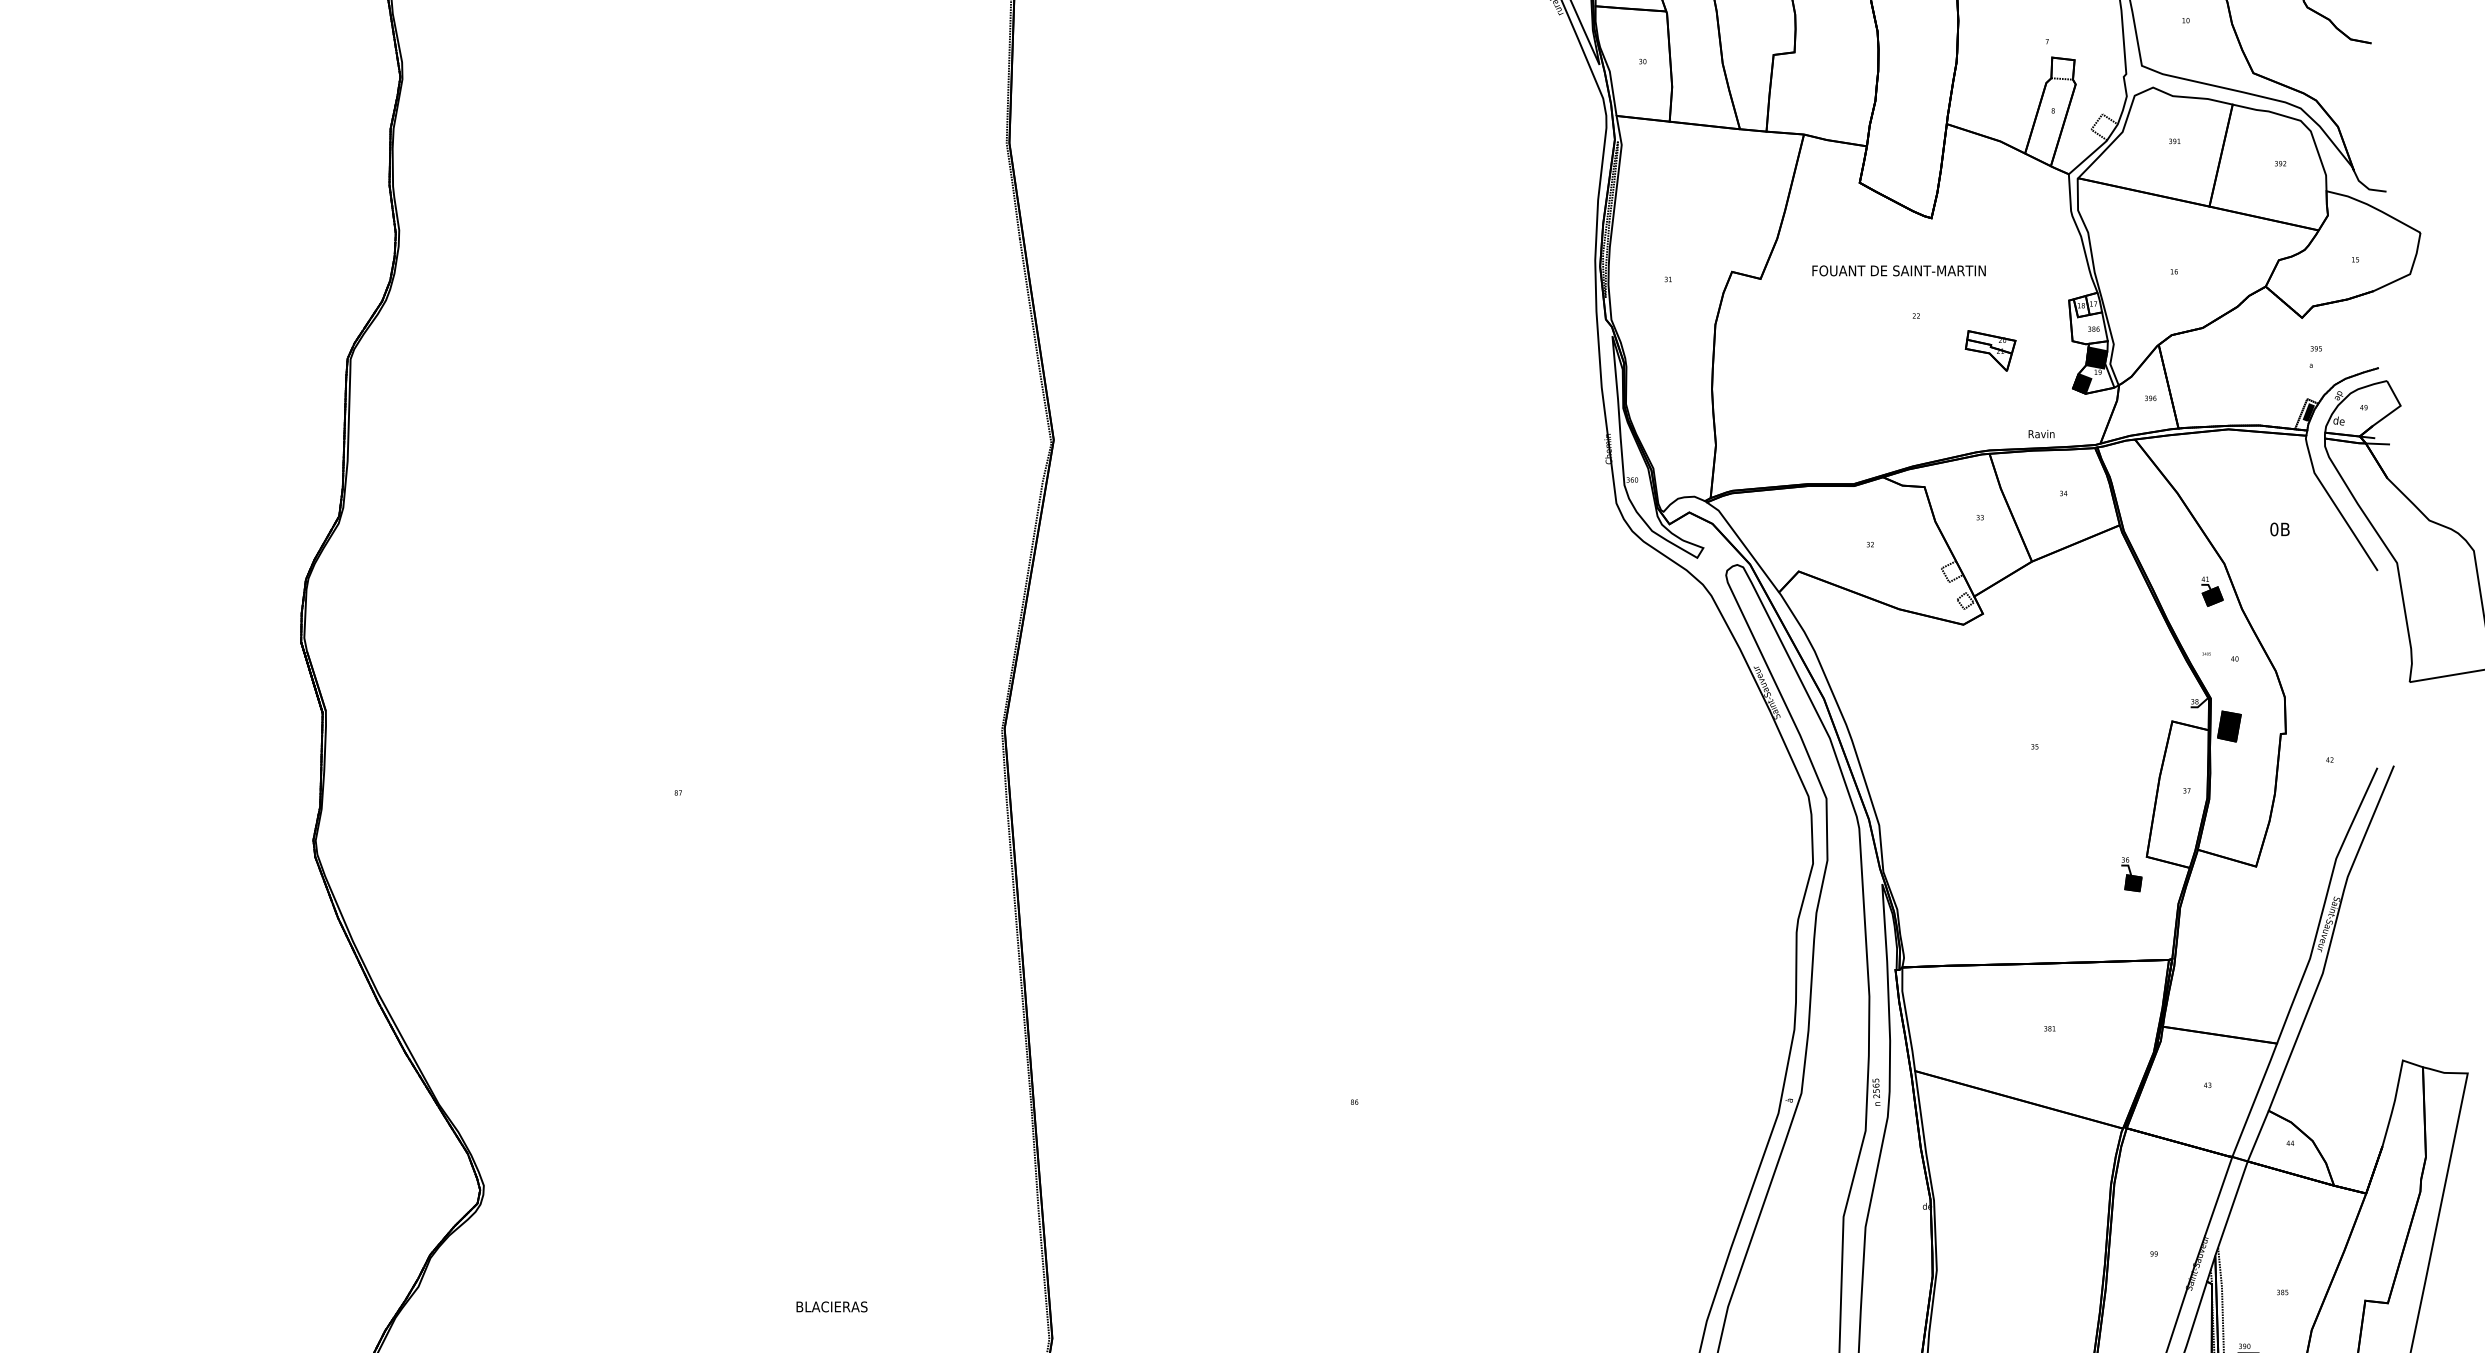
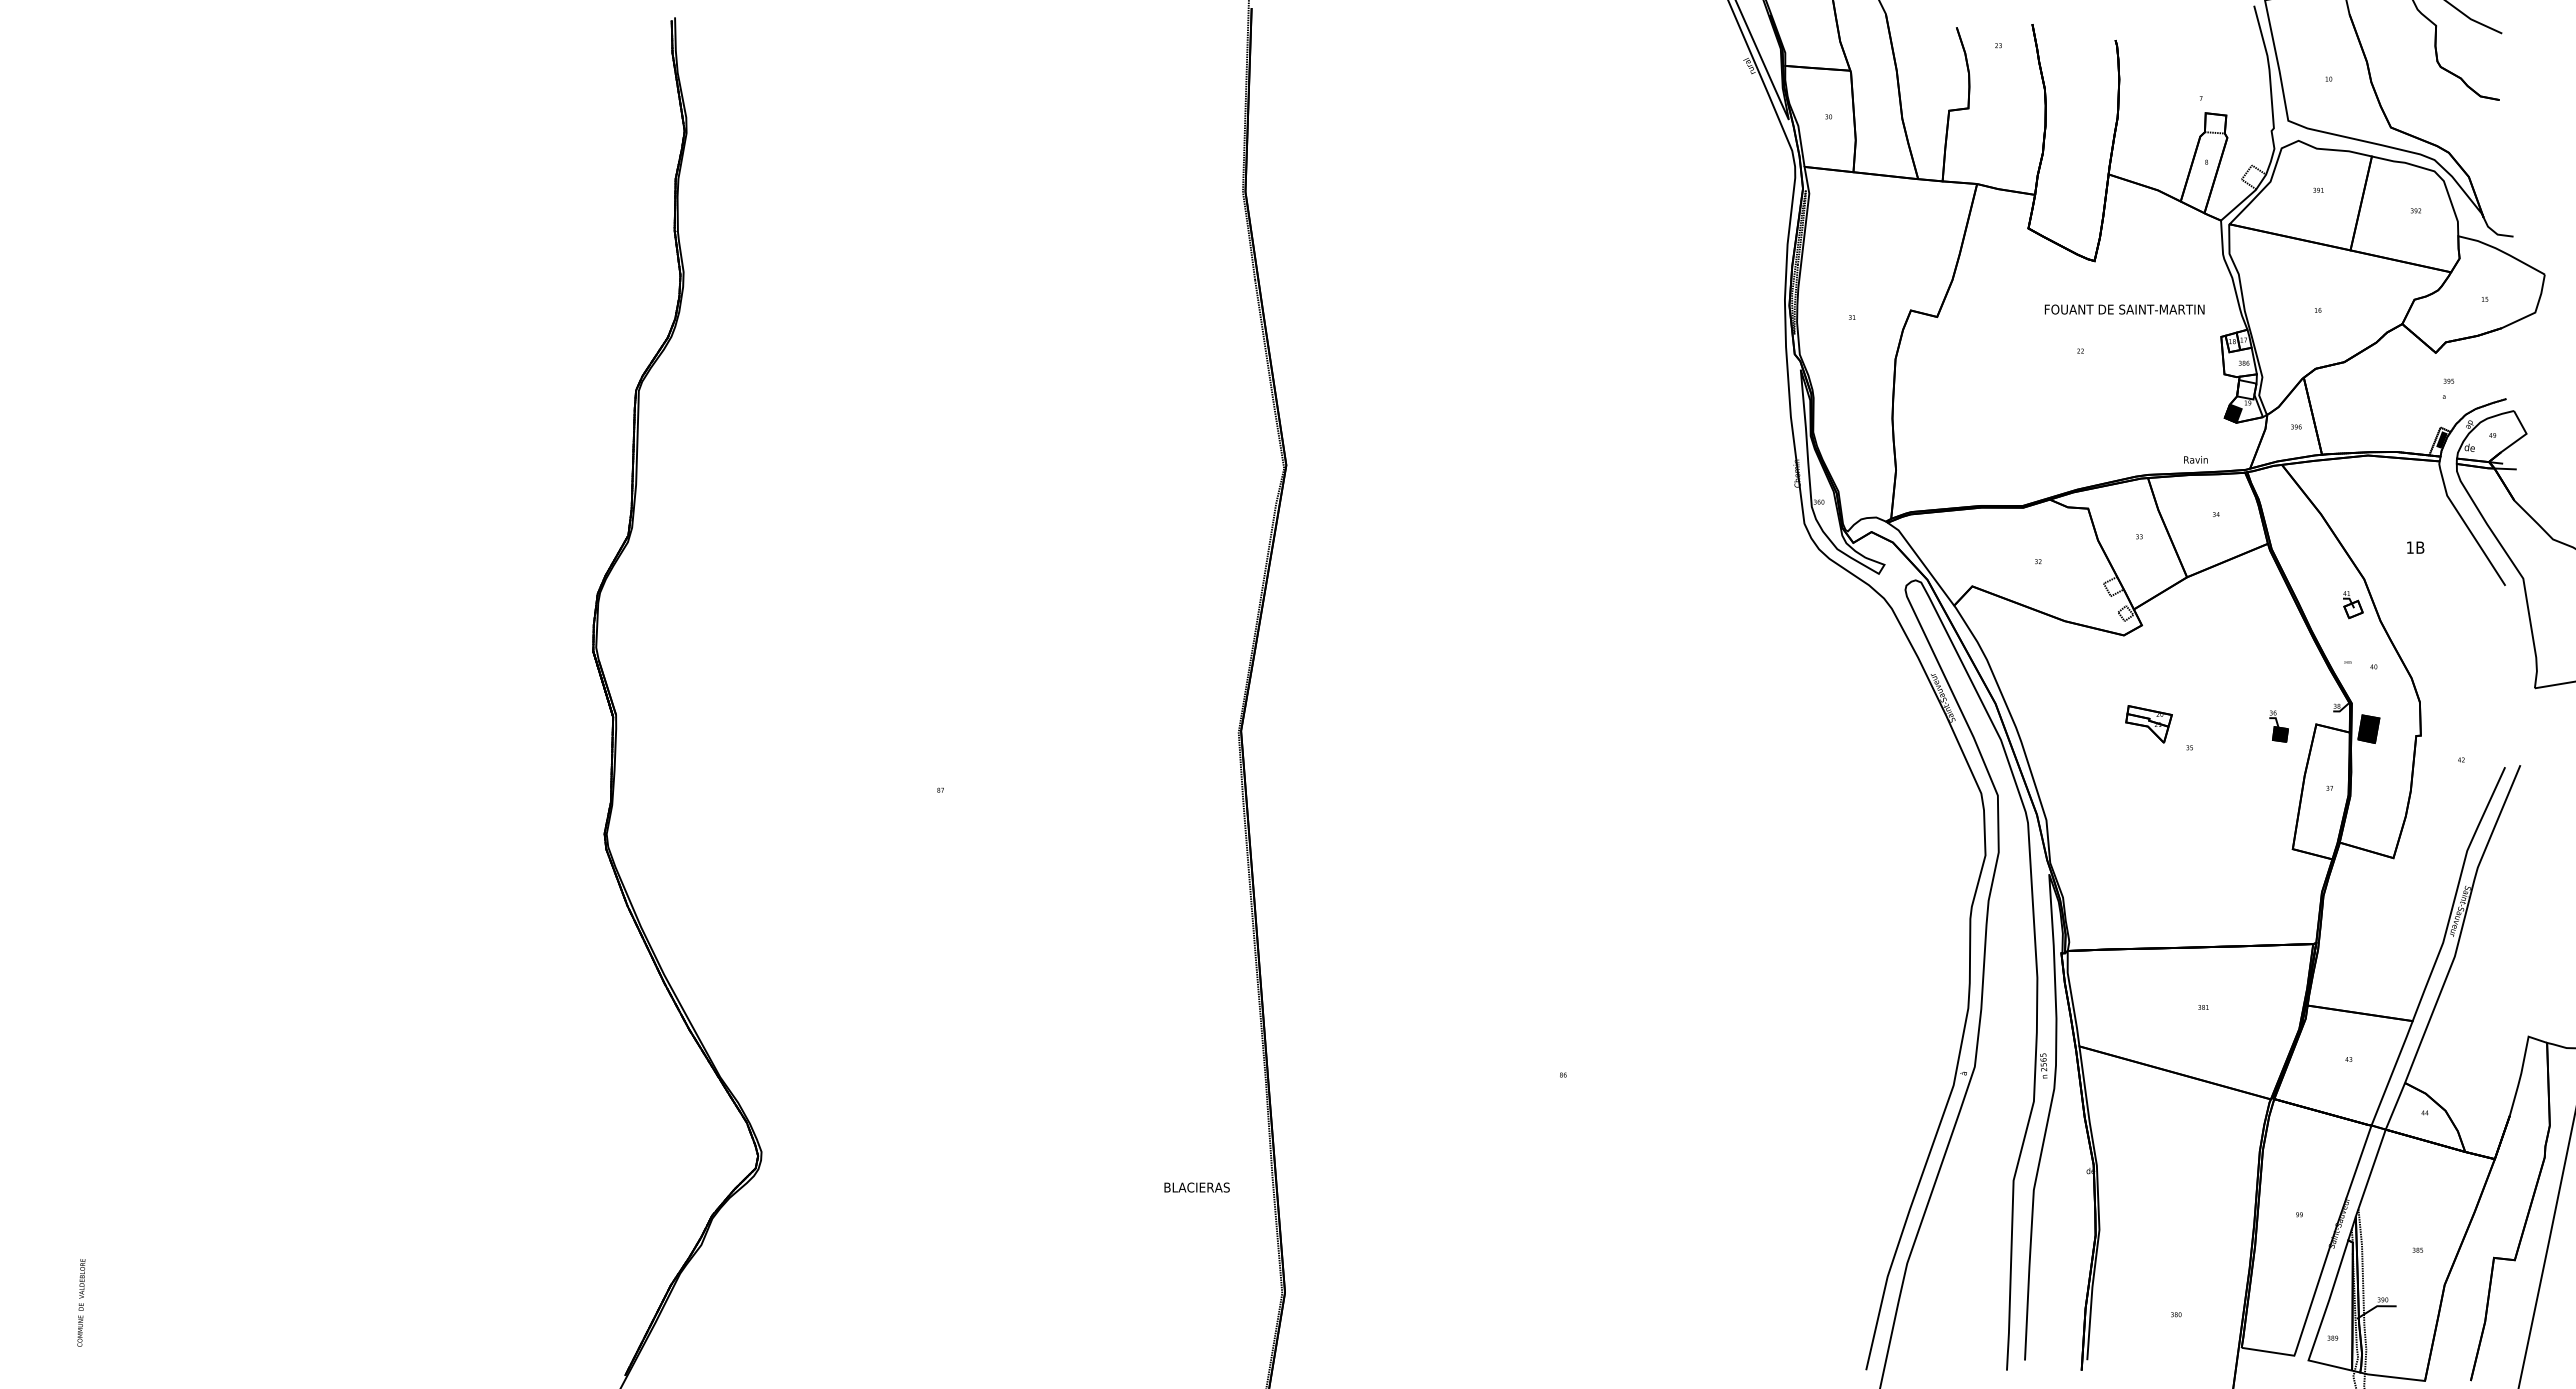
text: (1898, 270) -> (2124, 309), moved
part: (1990, 351) -> (2148, 724), moved
fill: (2096, 357) -> (2246, 389), removed
text: (2274, 529) -> (2410, 547), 0B -> 1B
fill: (2212, 596) -> (2353, 609), removed
part: (2131, 874) -> (2278, 726), moved
text: (831, 1306) -> (1196, 1187), moved

